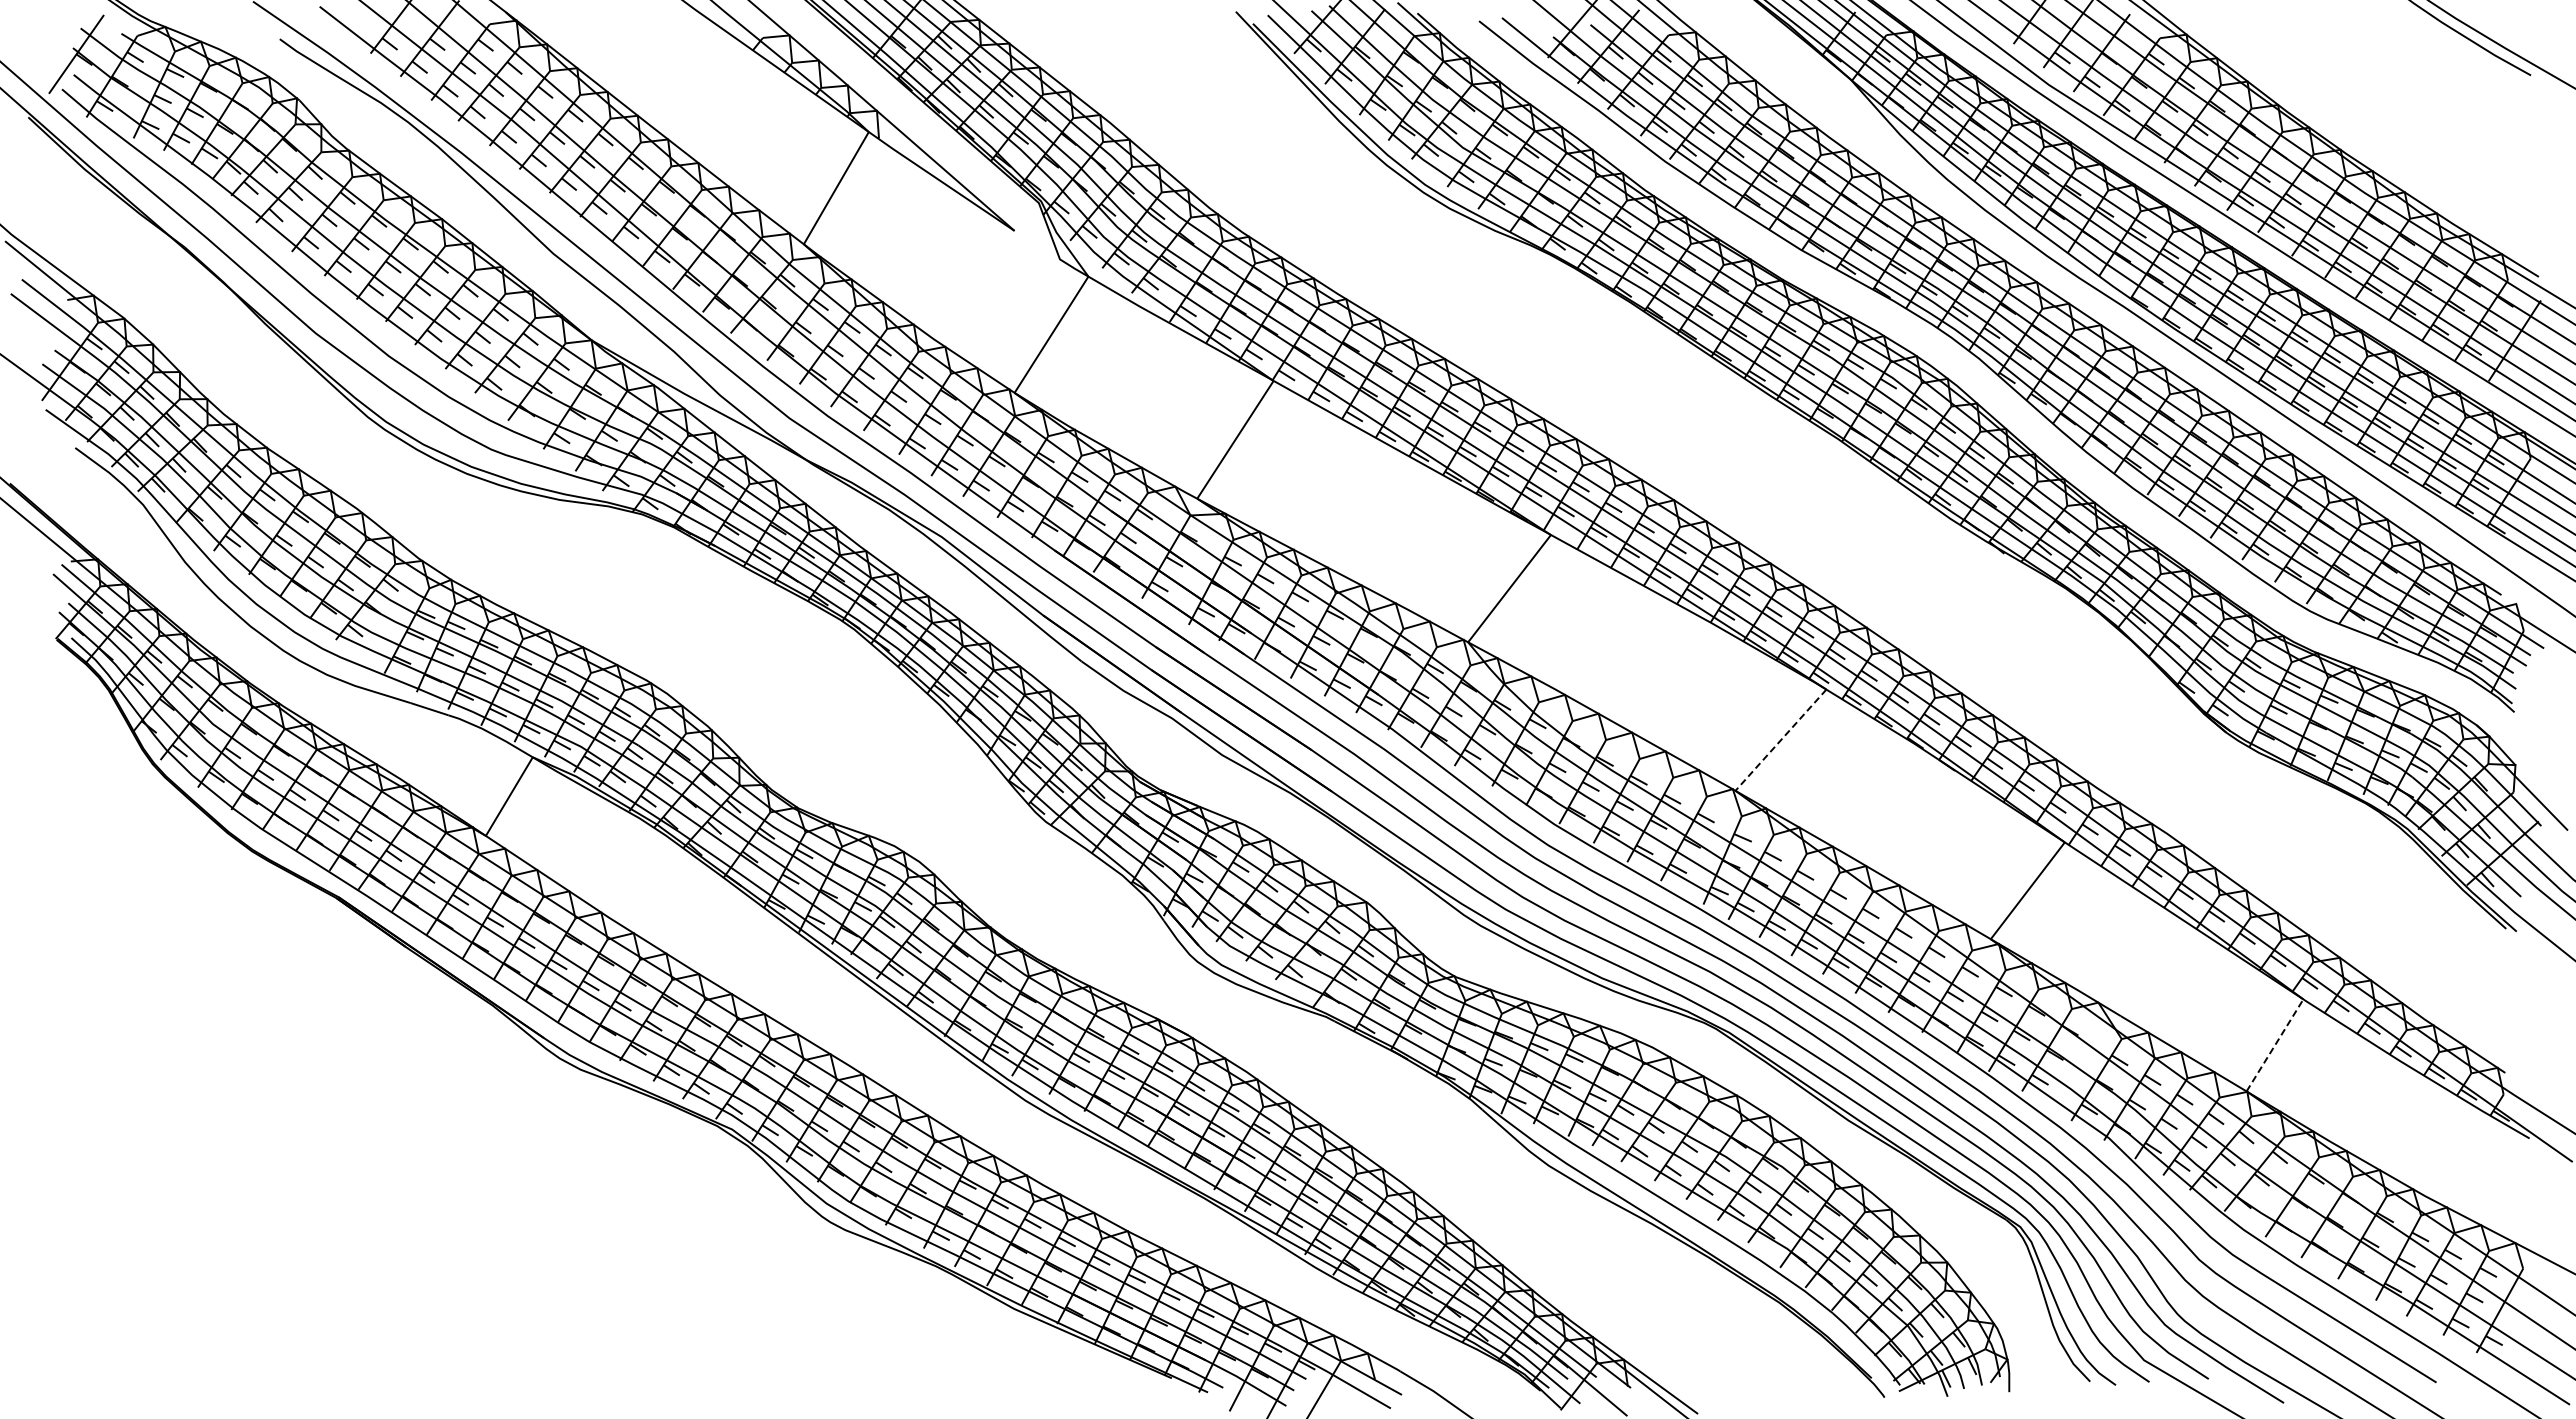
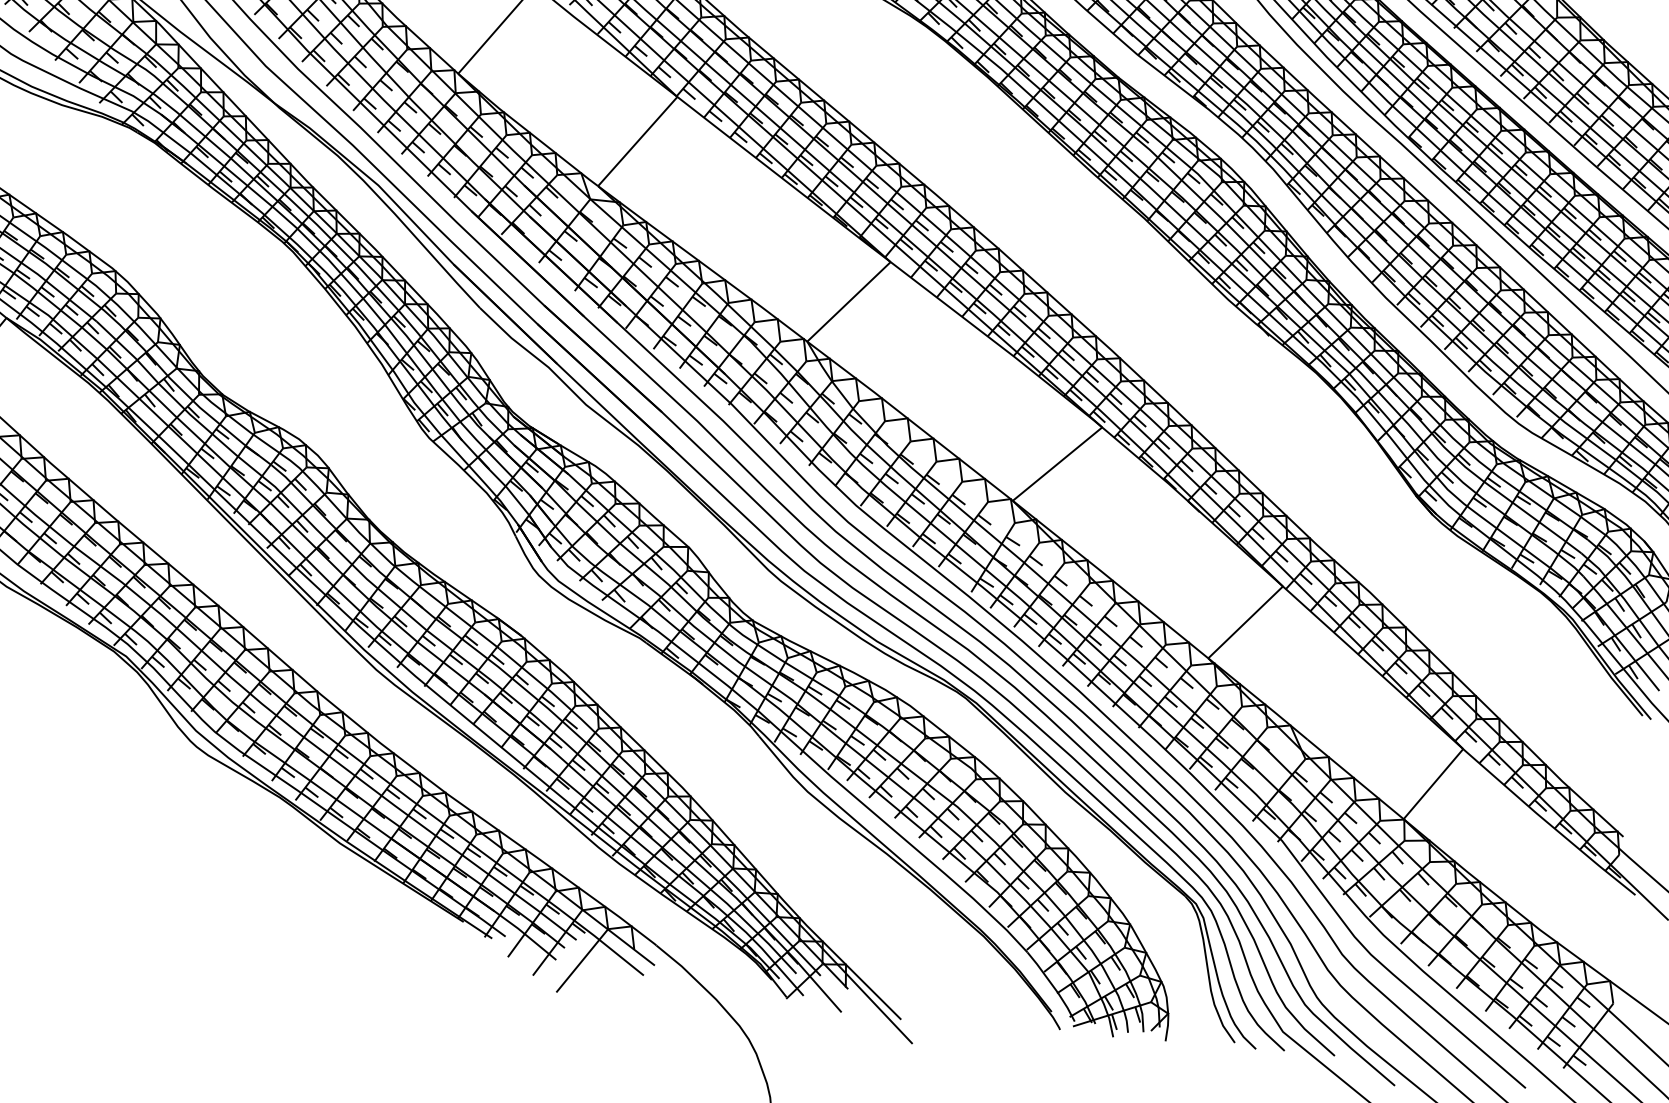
line: (1780, 740) -> (1057, 464), dashed -> solid
line: (2275, 1044) -> (1433, 783), dashed -> solid

